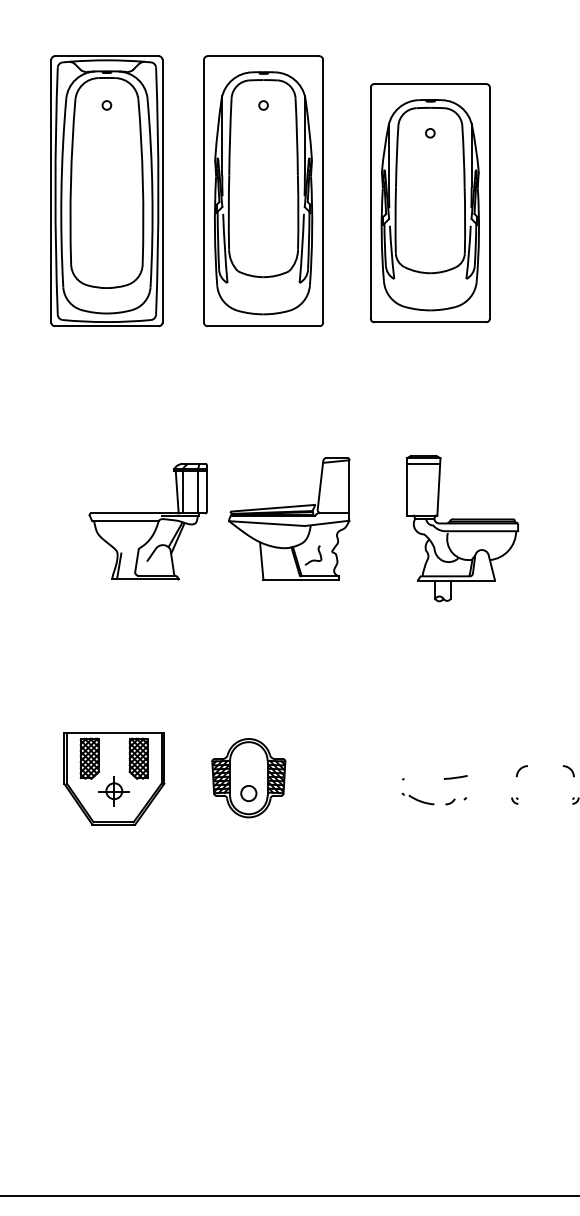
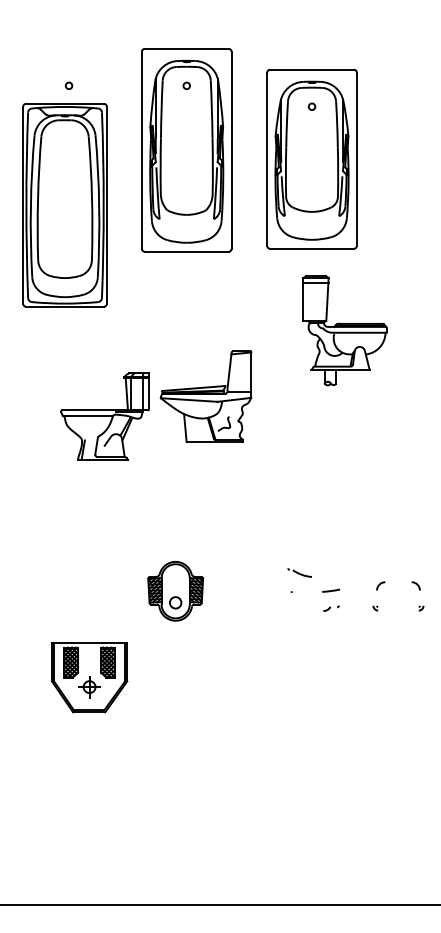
part: (106, 191) -> (64, 205), moved
part: (147, 521) -> (104, 416), moved
part: (461, 528) -> (344, 330), moved
part: (114, 778) -> (89, 677), moved
part: (417, 798) -> (299, 572), moved

